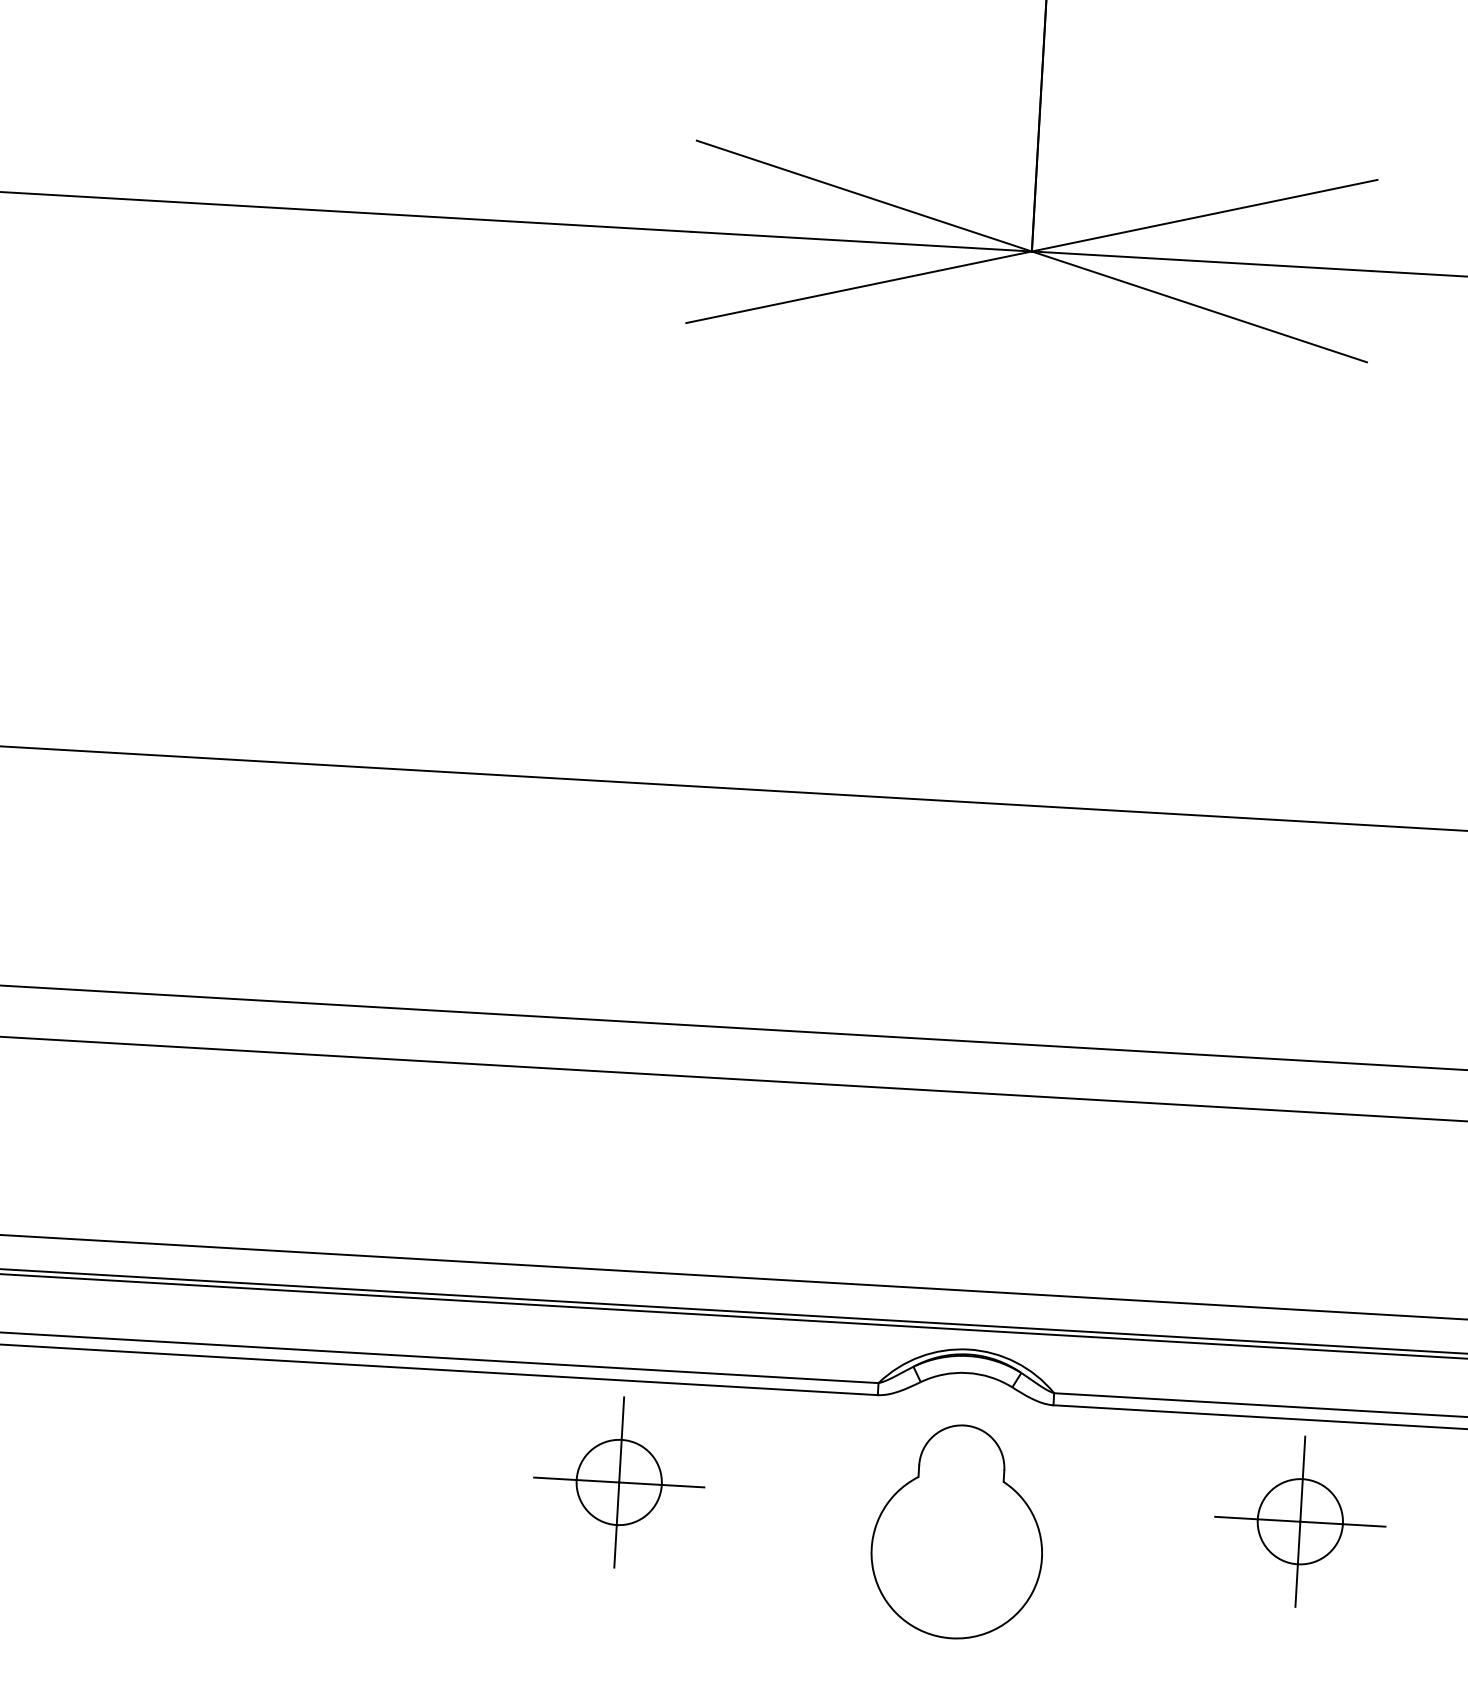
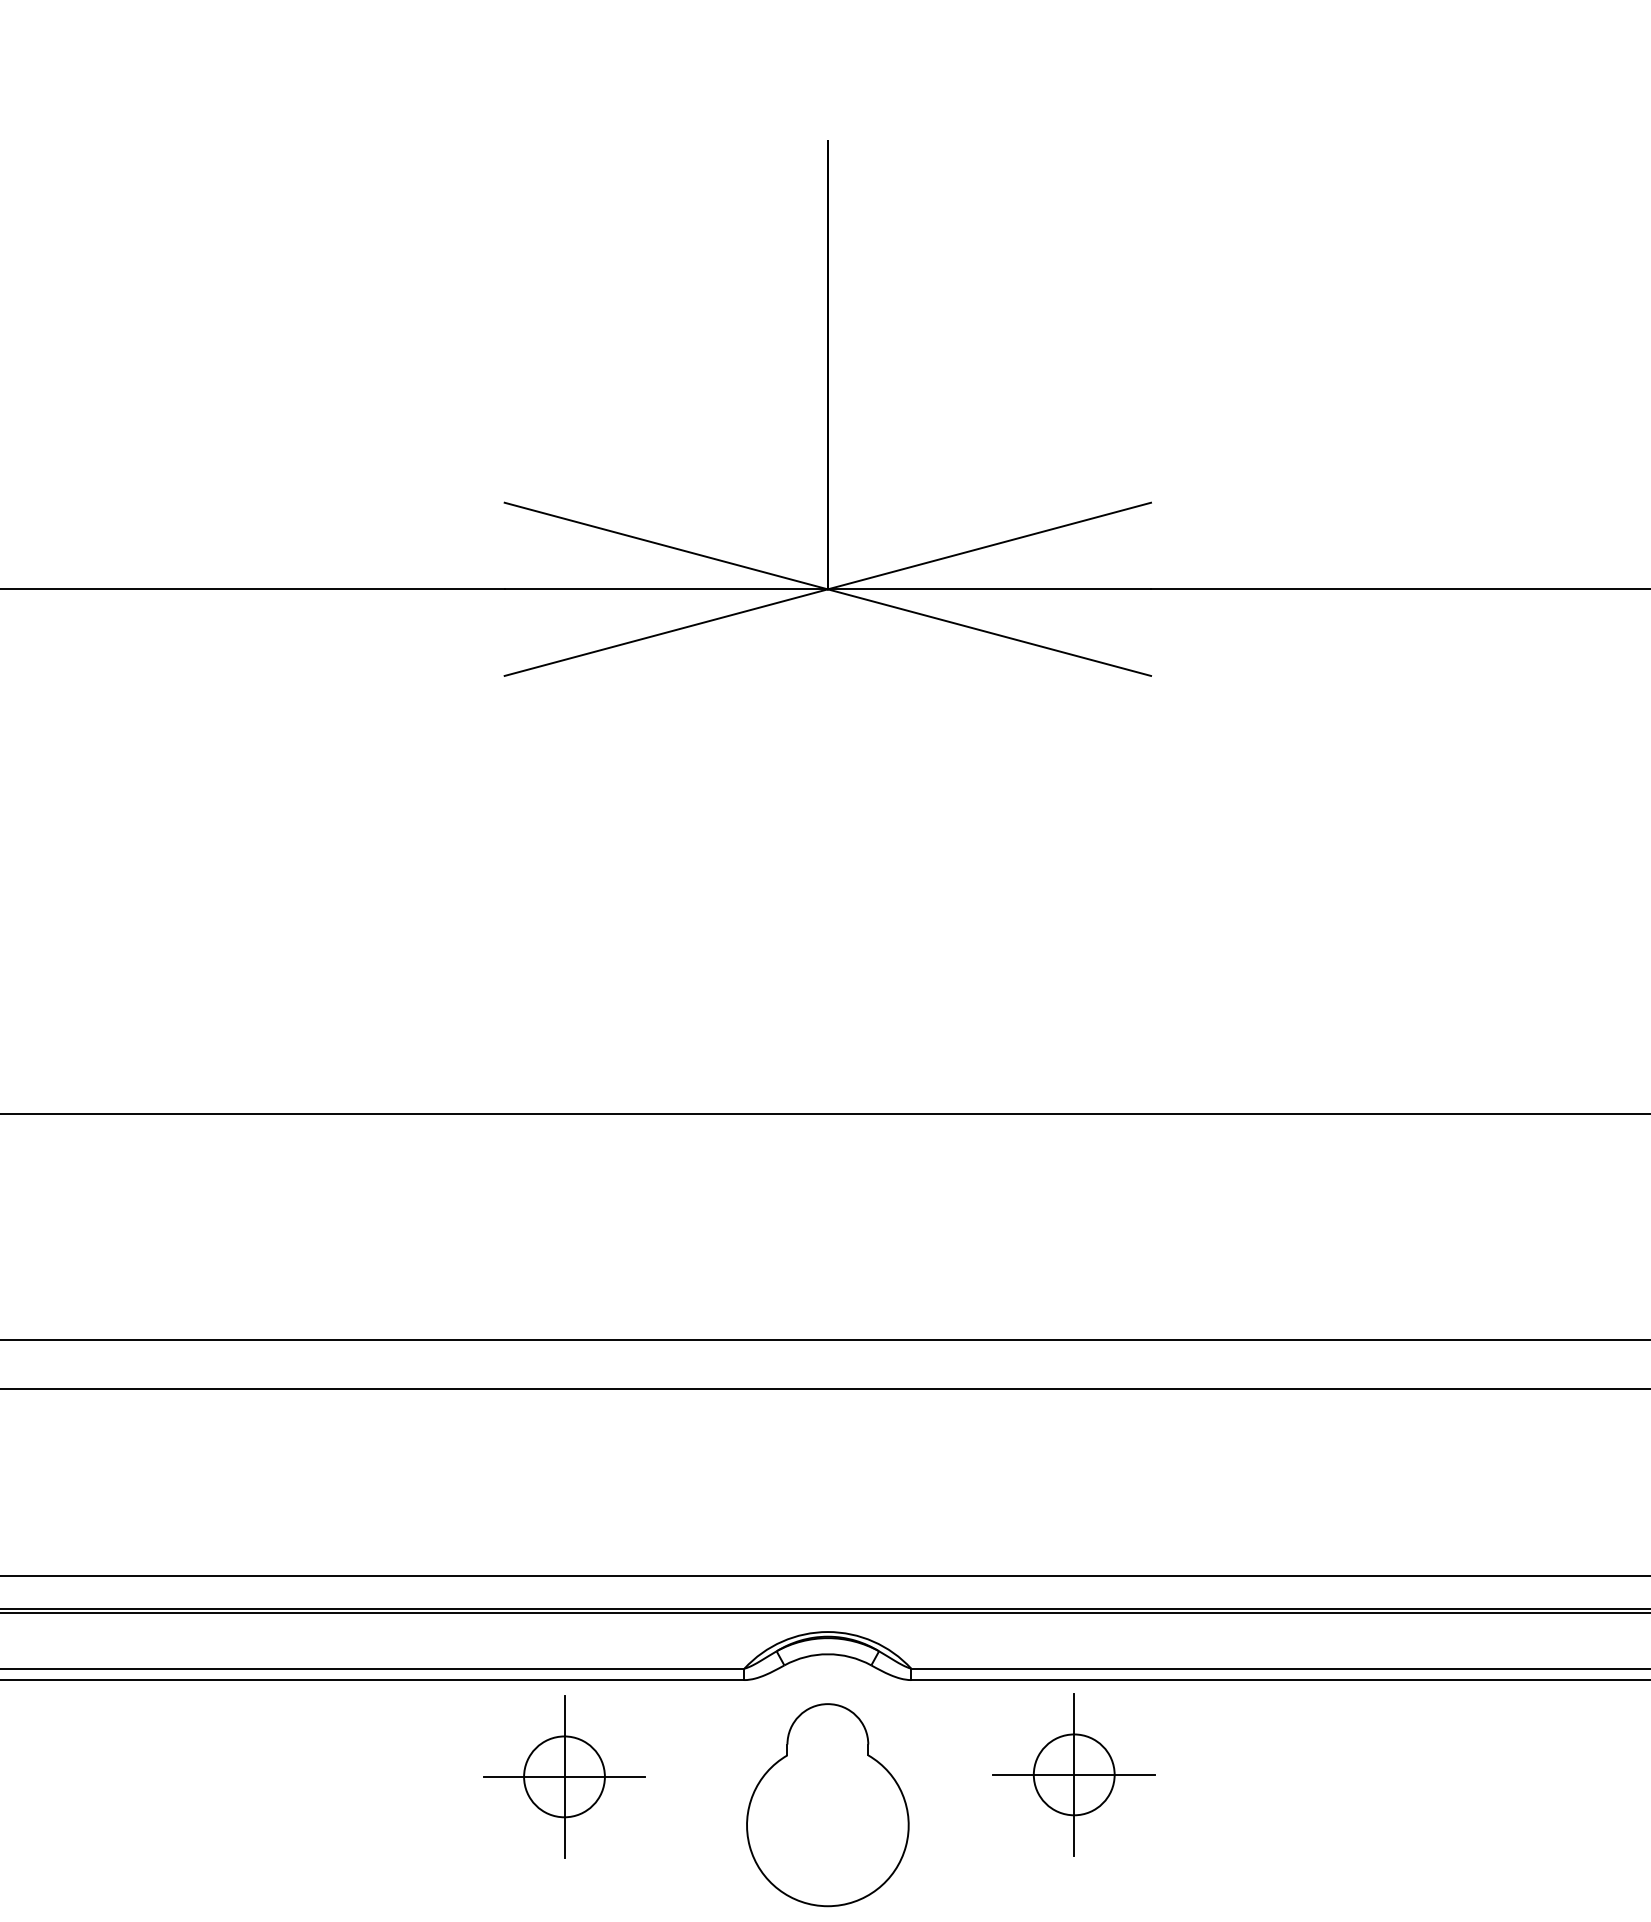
part: (619, 1482) -> (564, 1776), moved
part: (1299, 1521) -> (1073, 1774), moved

